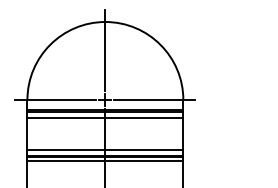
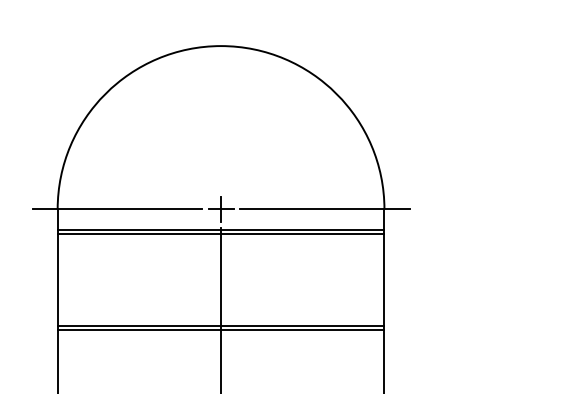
line: (105, 50) -> (221, 105), removed
line: (105, 117) -> (221, 246), removed
line: (105, 149) -> (221, 313), removed
line: (105, 161) -> (221, 338), removed

